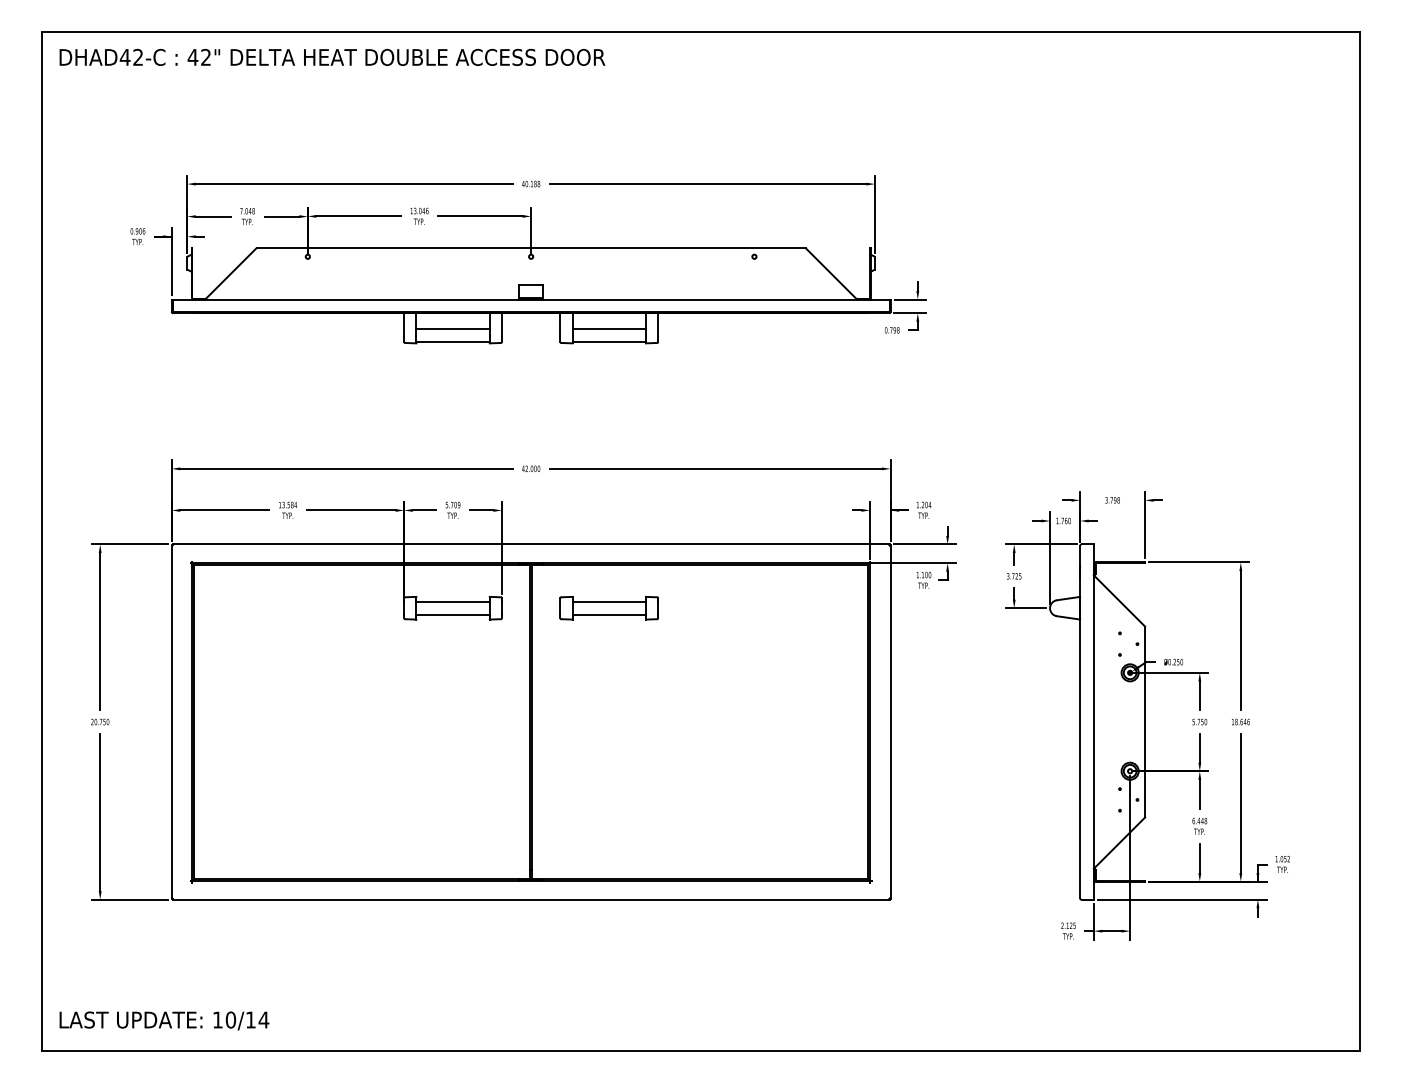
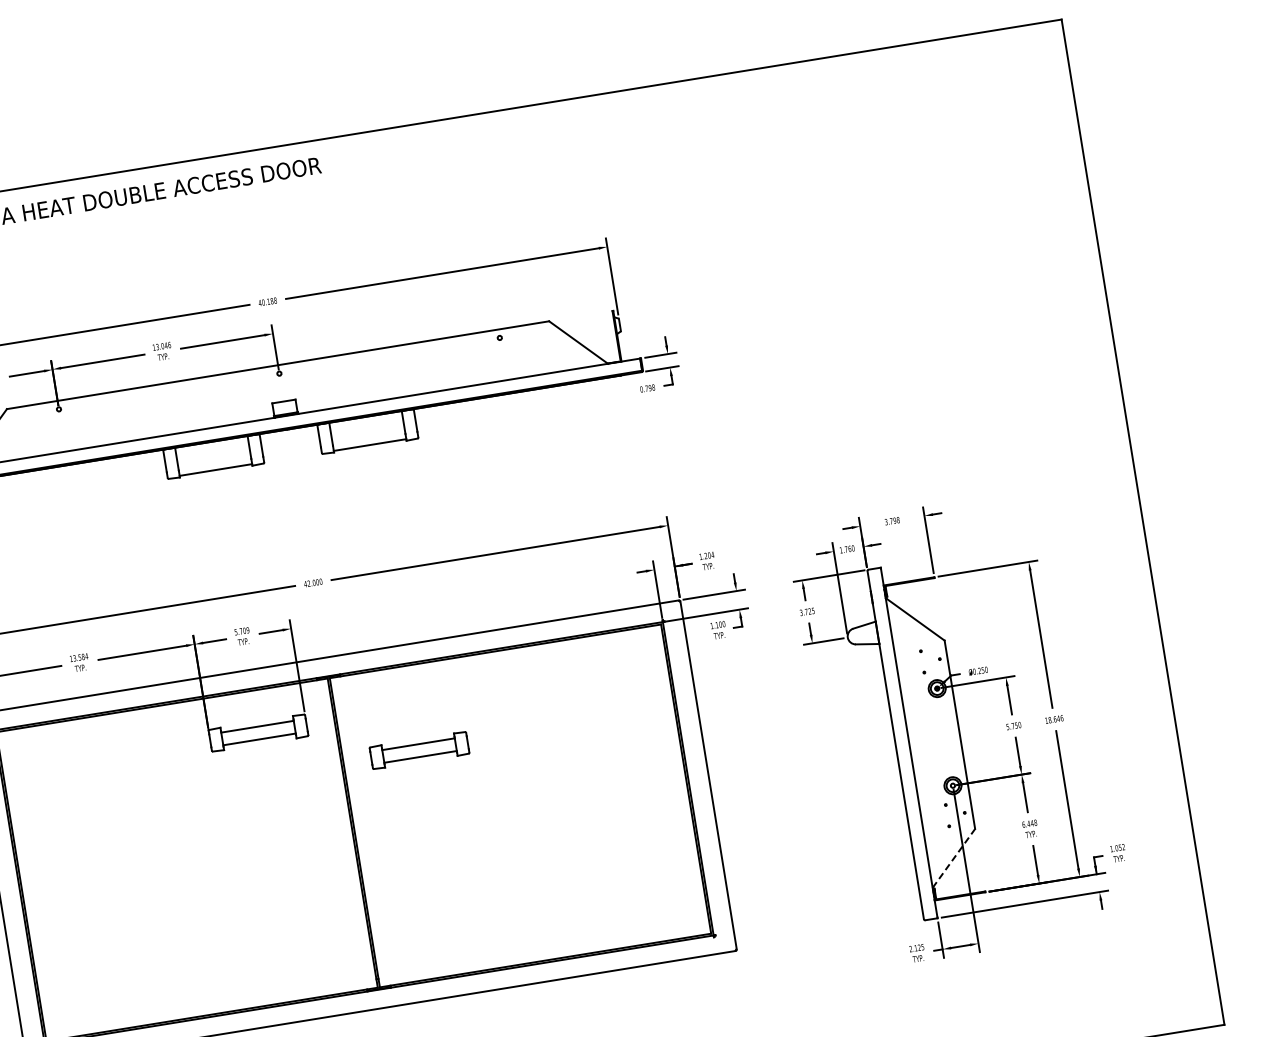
line: (452, 328) -> (213, 457), removed
line: (608, 328) -> (367, 432), removed
part: (608, 608) -> (418, 750), moved
line: (1119, 842) -> (953, 857), solid -> dashed

